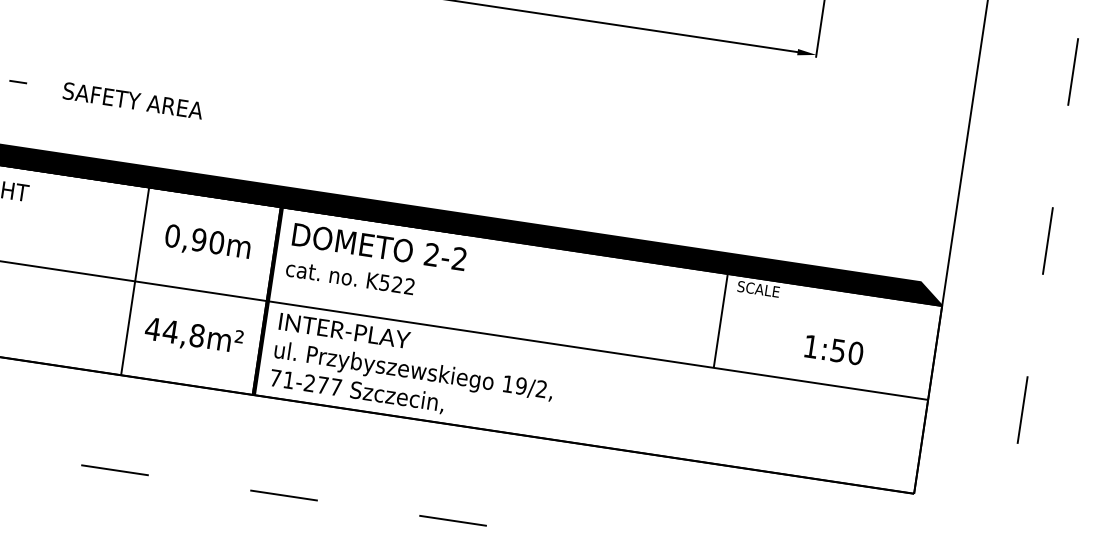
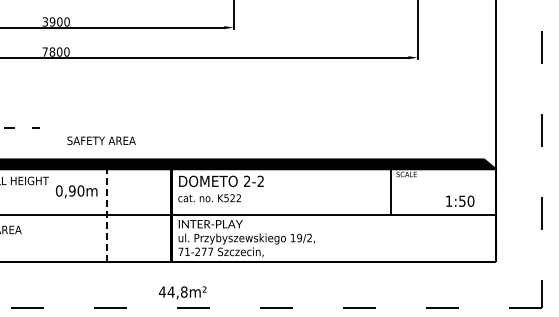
text: (133, 100) -> (101, 140), moved
text: (207, 242) -> (76, 191), moved
line: (135, 279) -> (106, 214), solid -> dashed
text: (193, 336) -> (182, 292), moved
text: (834, 348) -> (460, 200), moved

